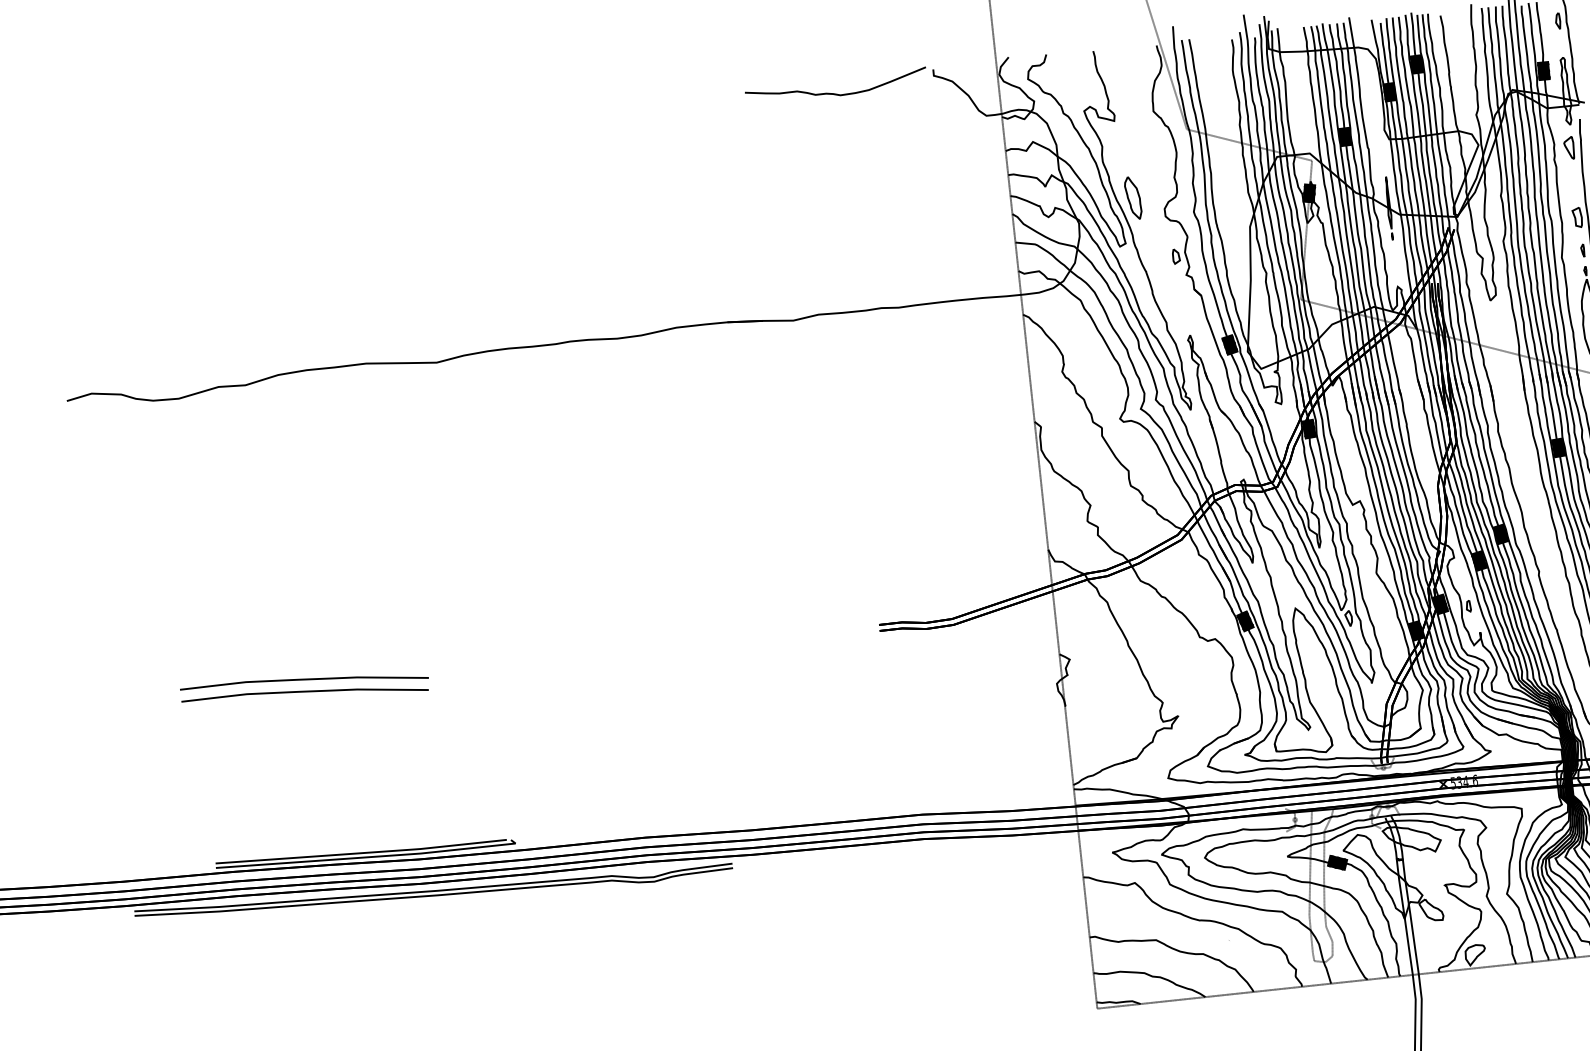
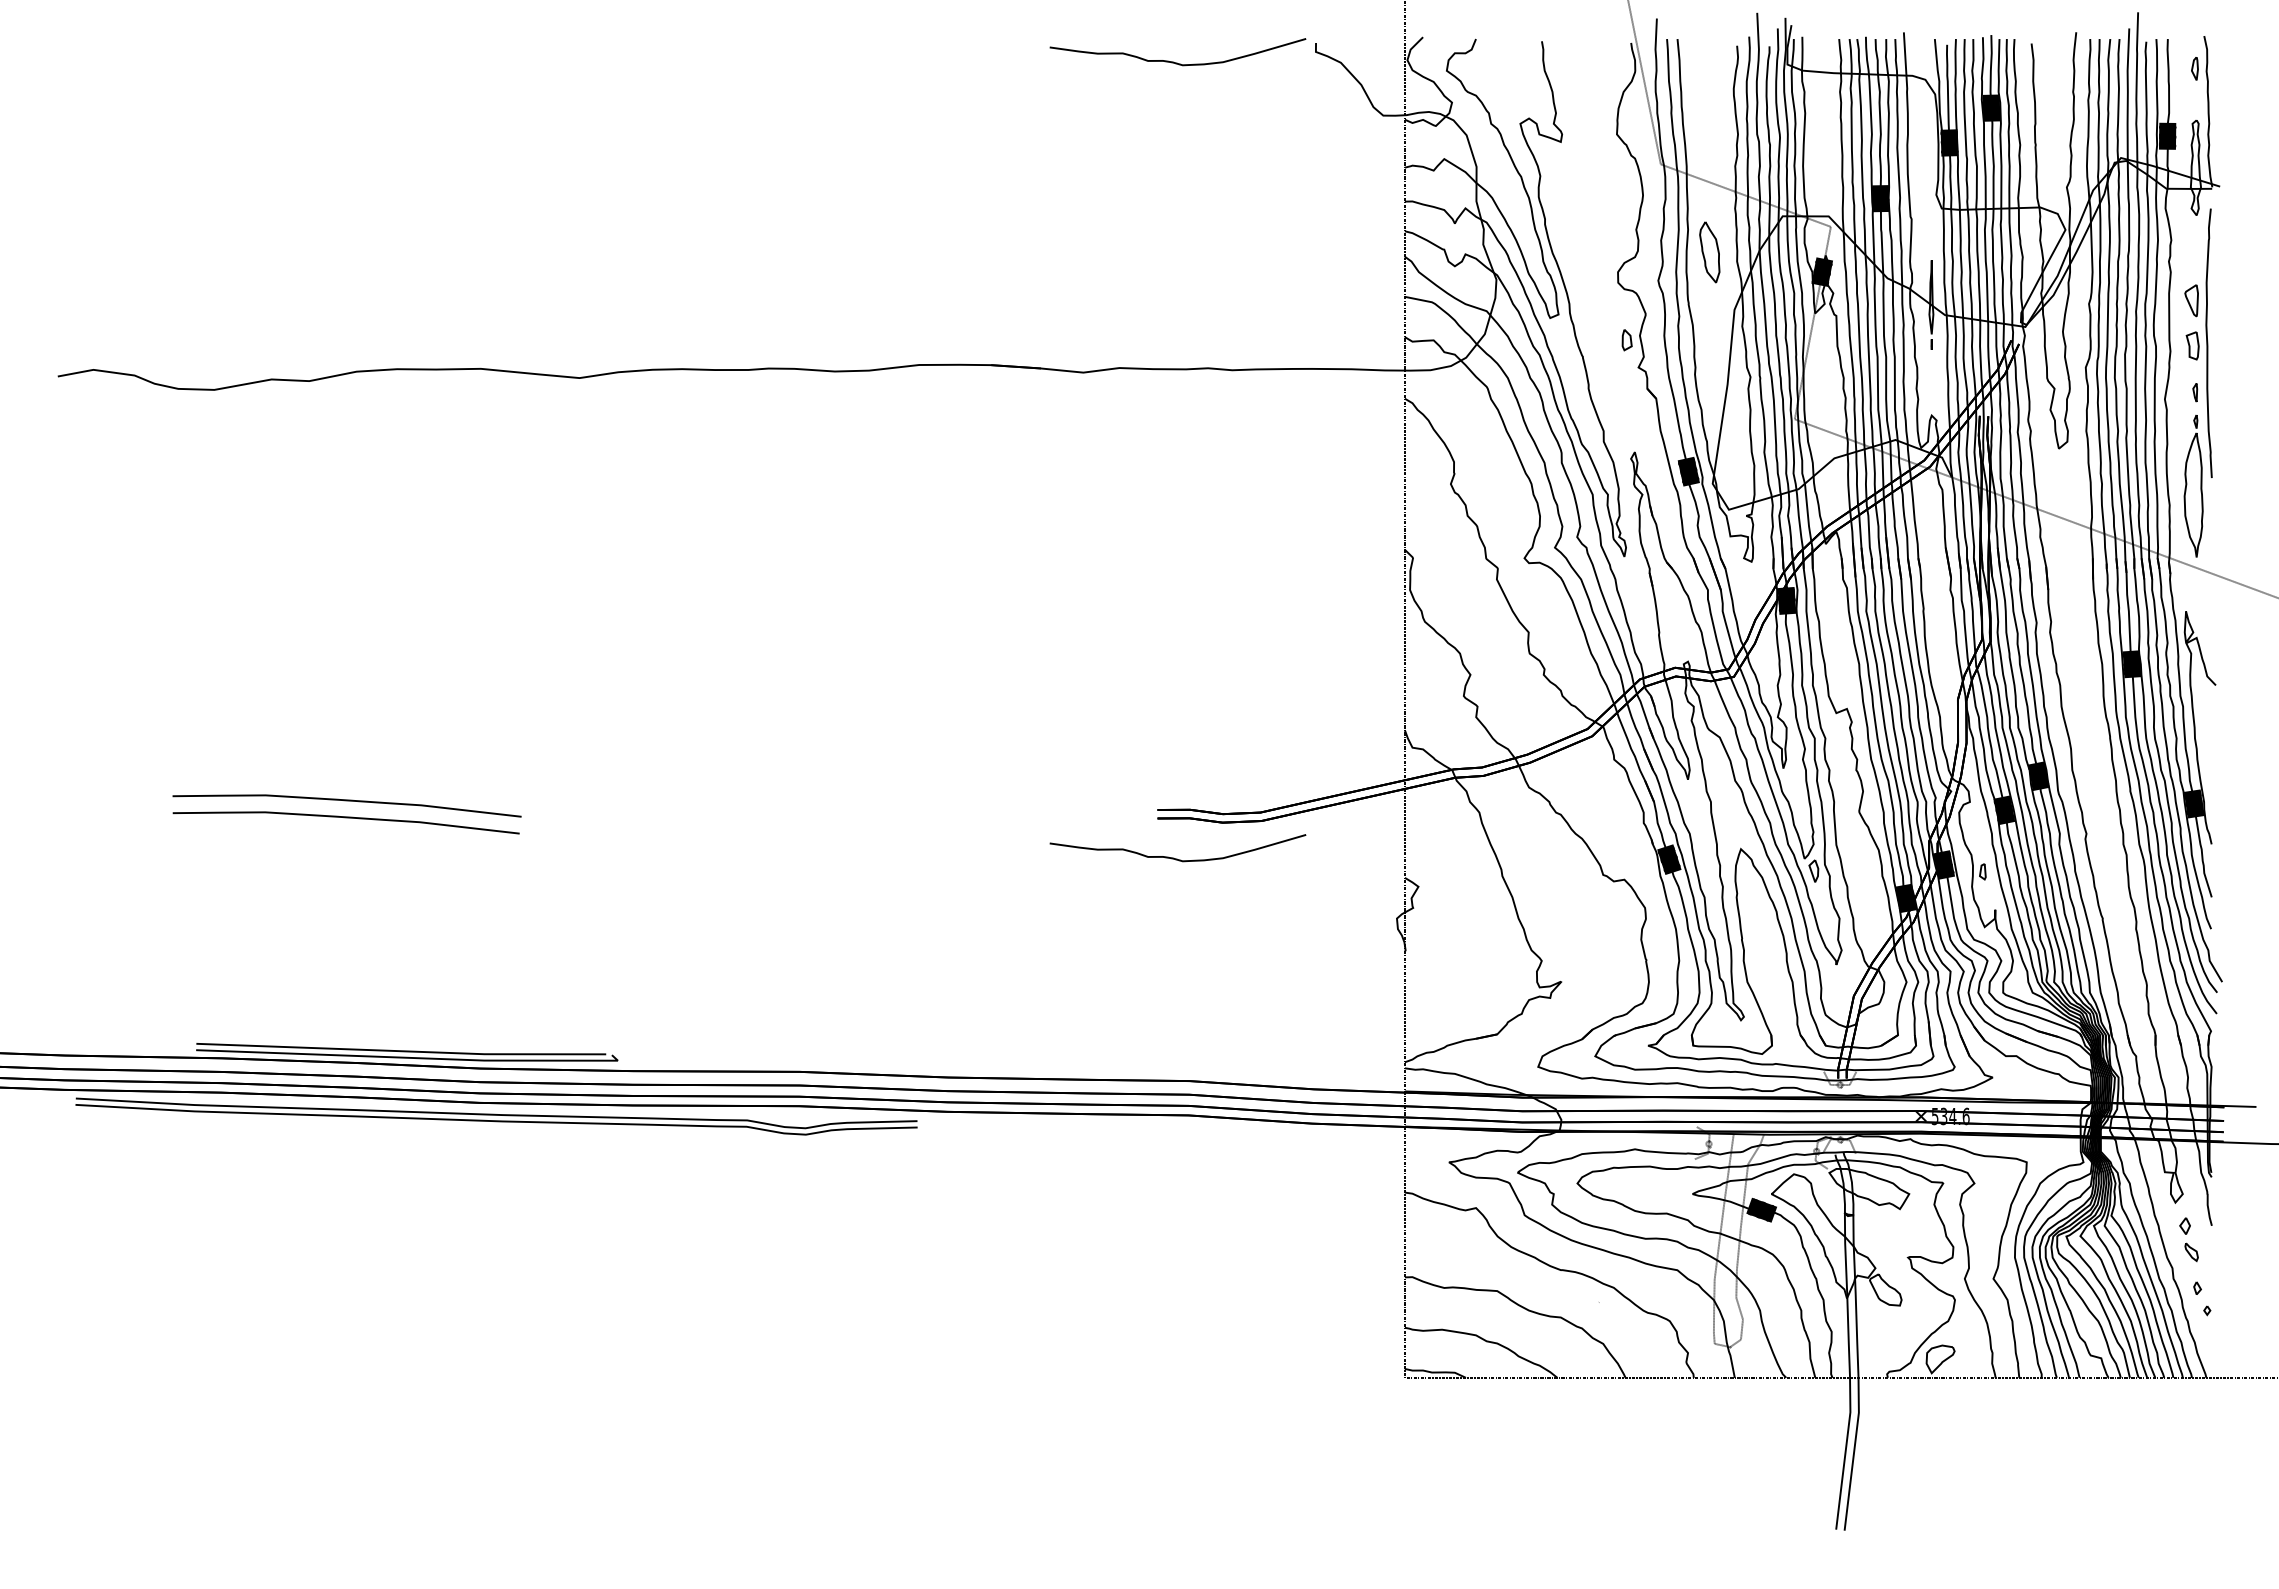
part: (1569, 148) -> (2191, 300), moved
part: (1133, 198) -> (1709, 252), moved
curve: (893, 657) -> (1173, 857), added

